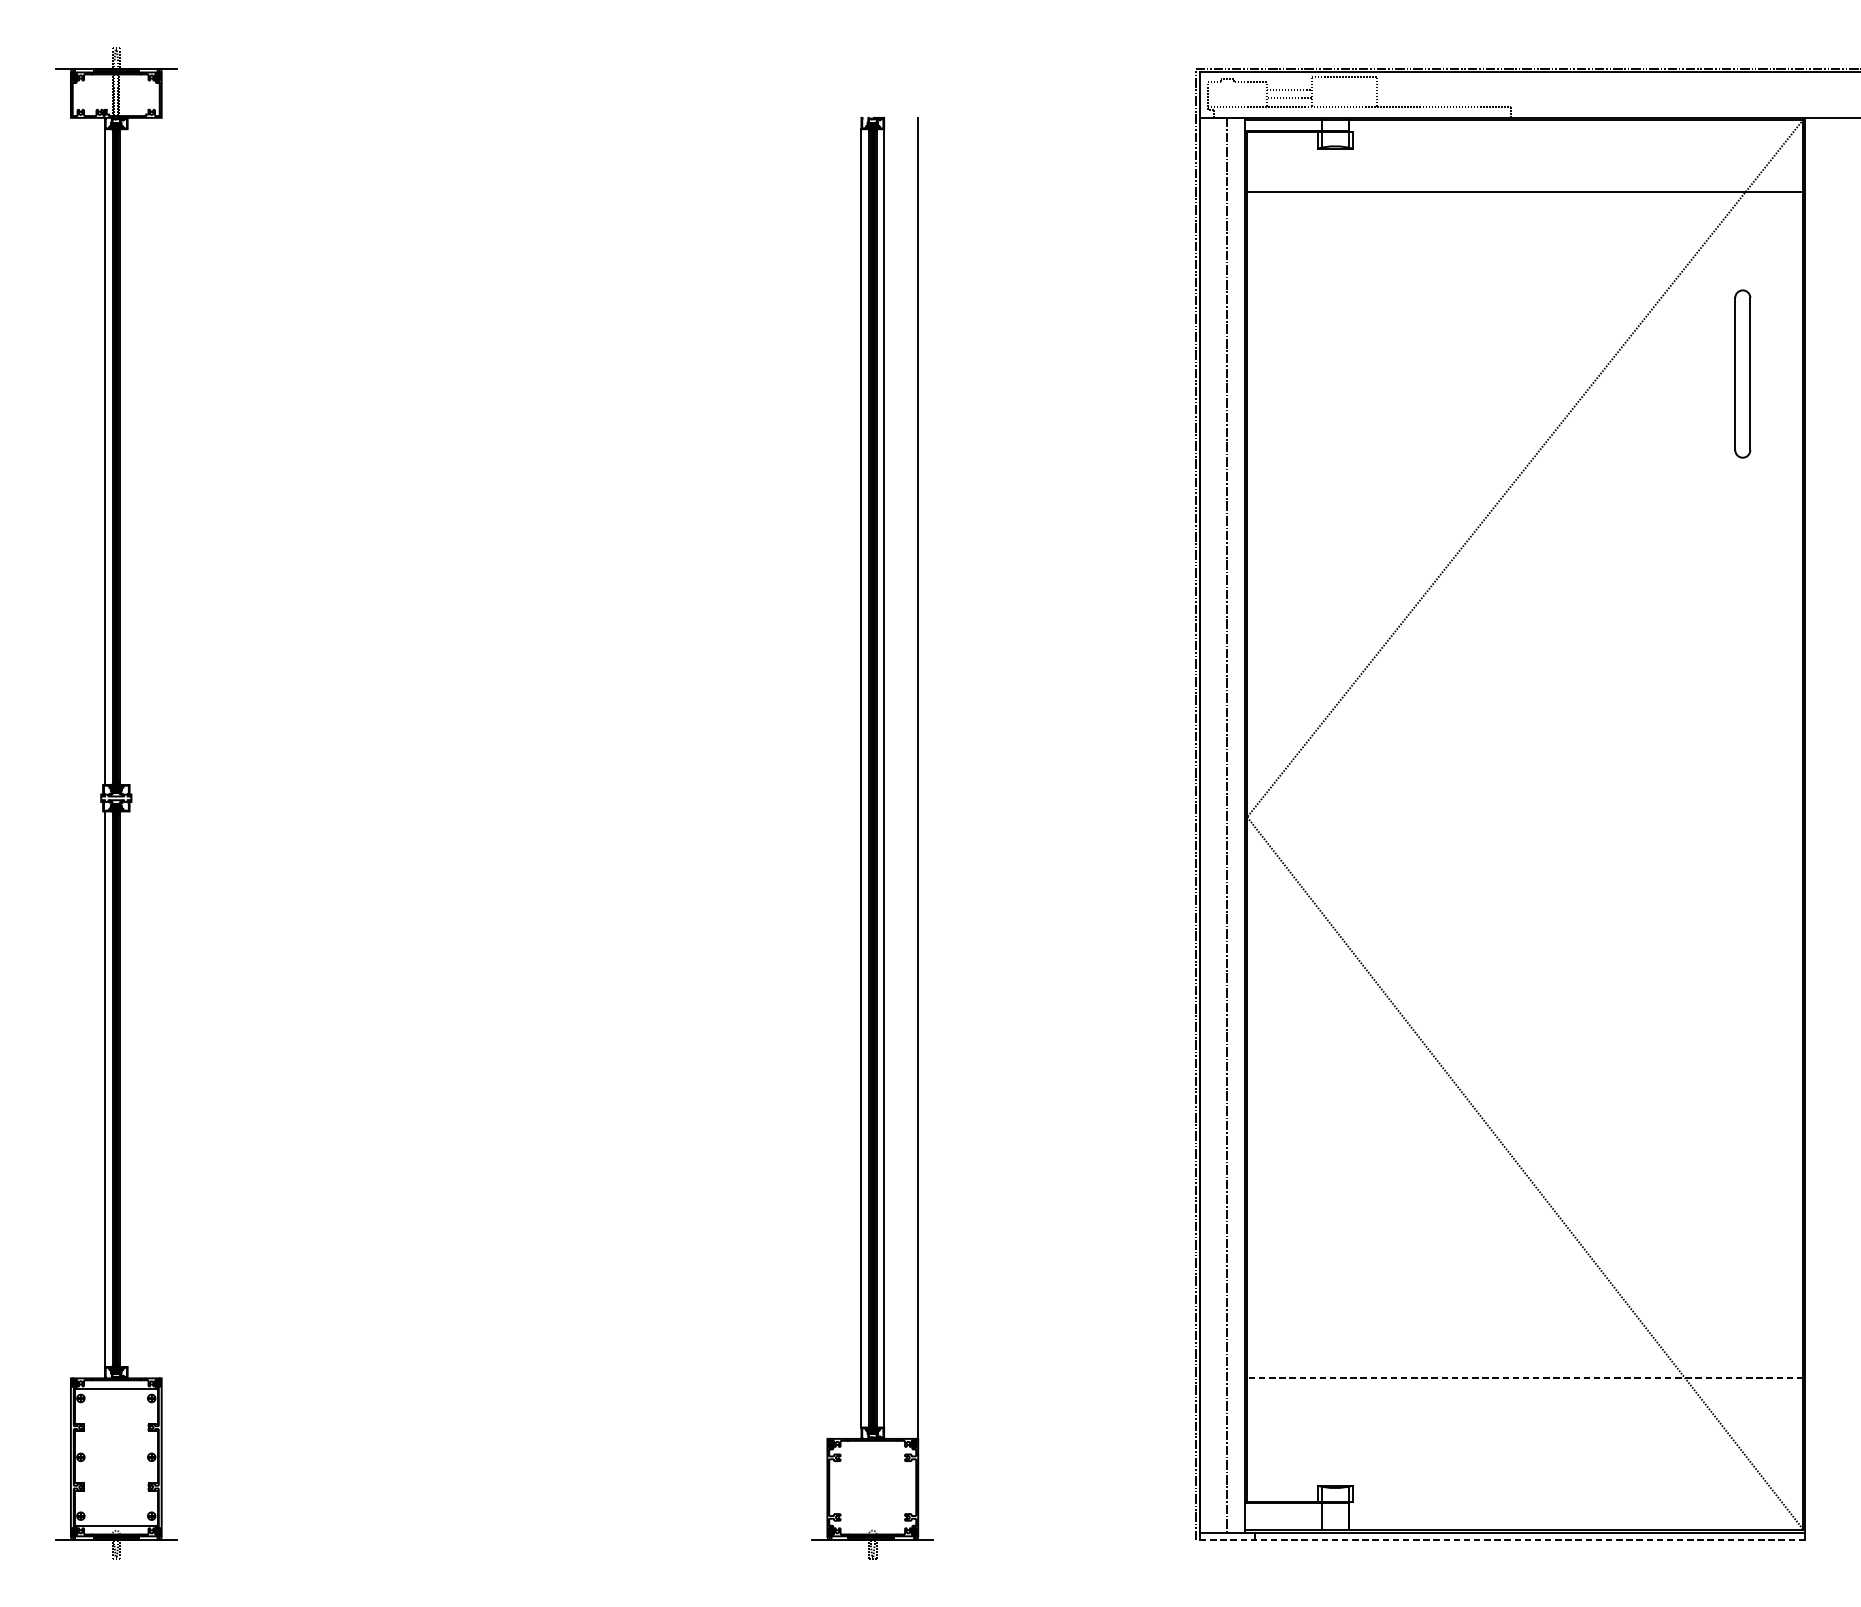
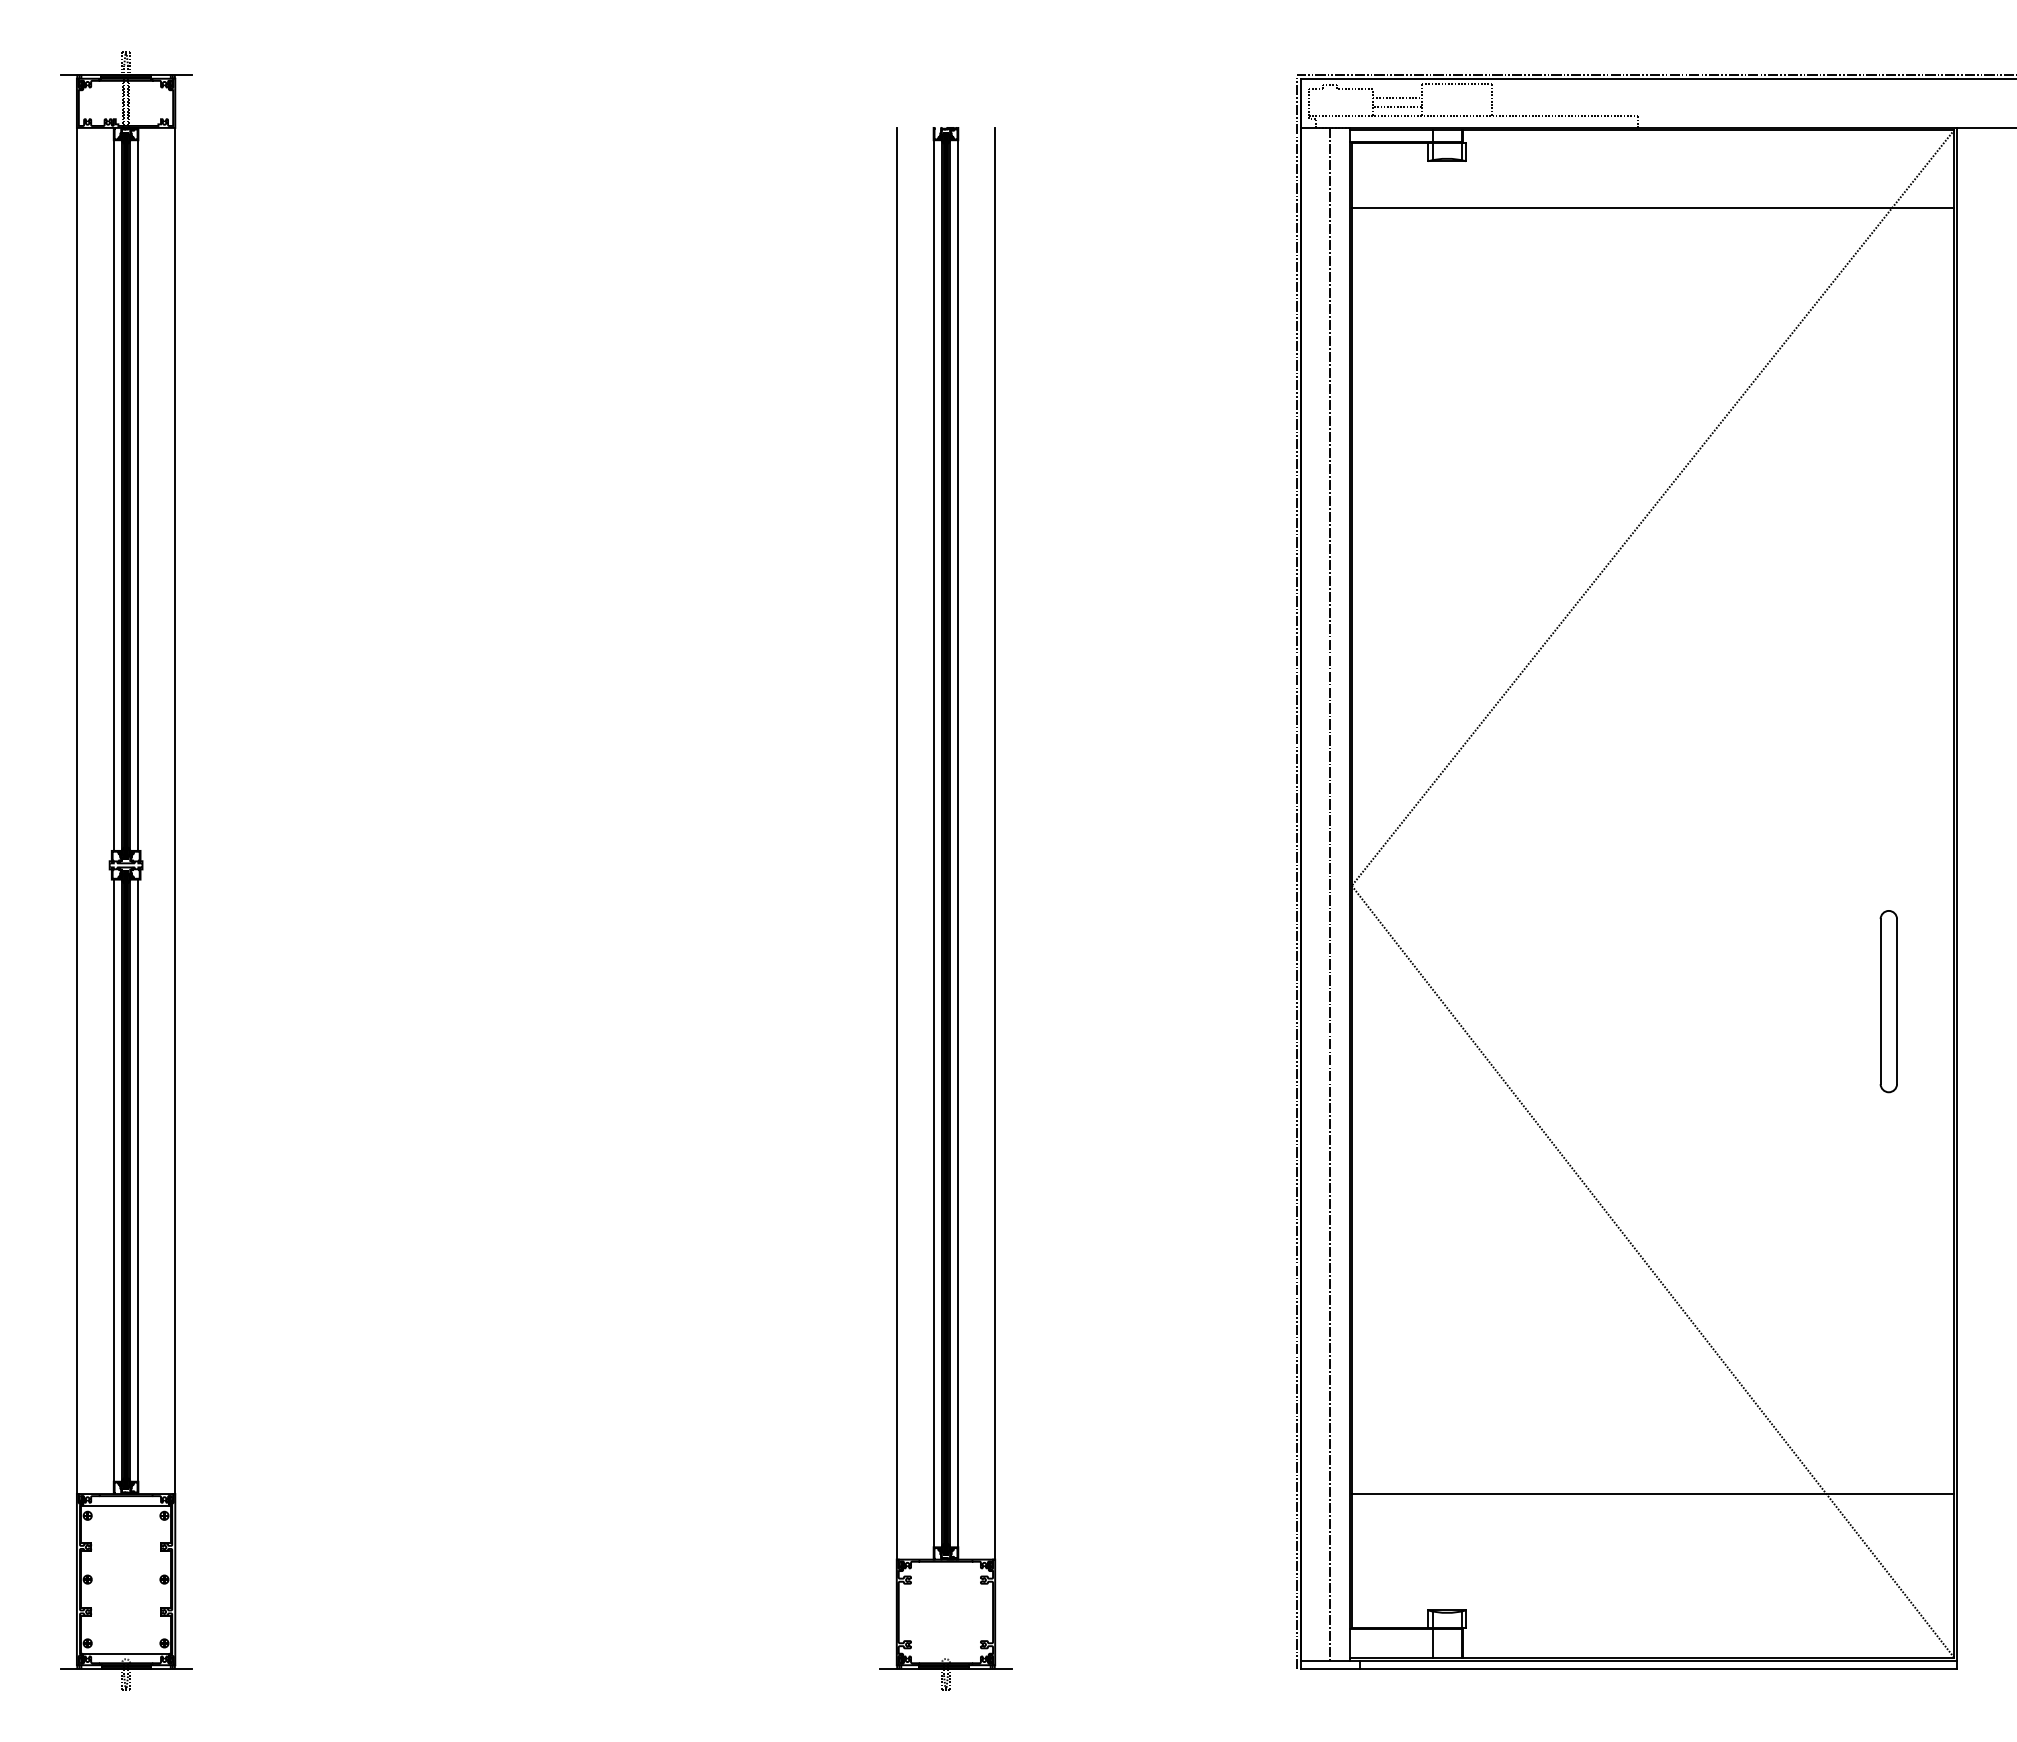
part: (1742, 373) -> (1888, 1001), moved
line: (127, 457) -> (138, 495), added
line: (70, 747) -> (76, 810), added
line: (161, 747) -> (175, 810), added
line: (827, 778) -> (896, 843), added
line: (127, 1089) -> (138, 1180), added
line: (1524, 1378) -> (1652, 1494), dashed -> solid
line: (1503, 1540) -> (1629, 1669), dashed -> solid

